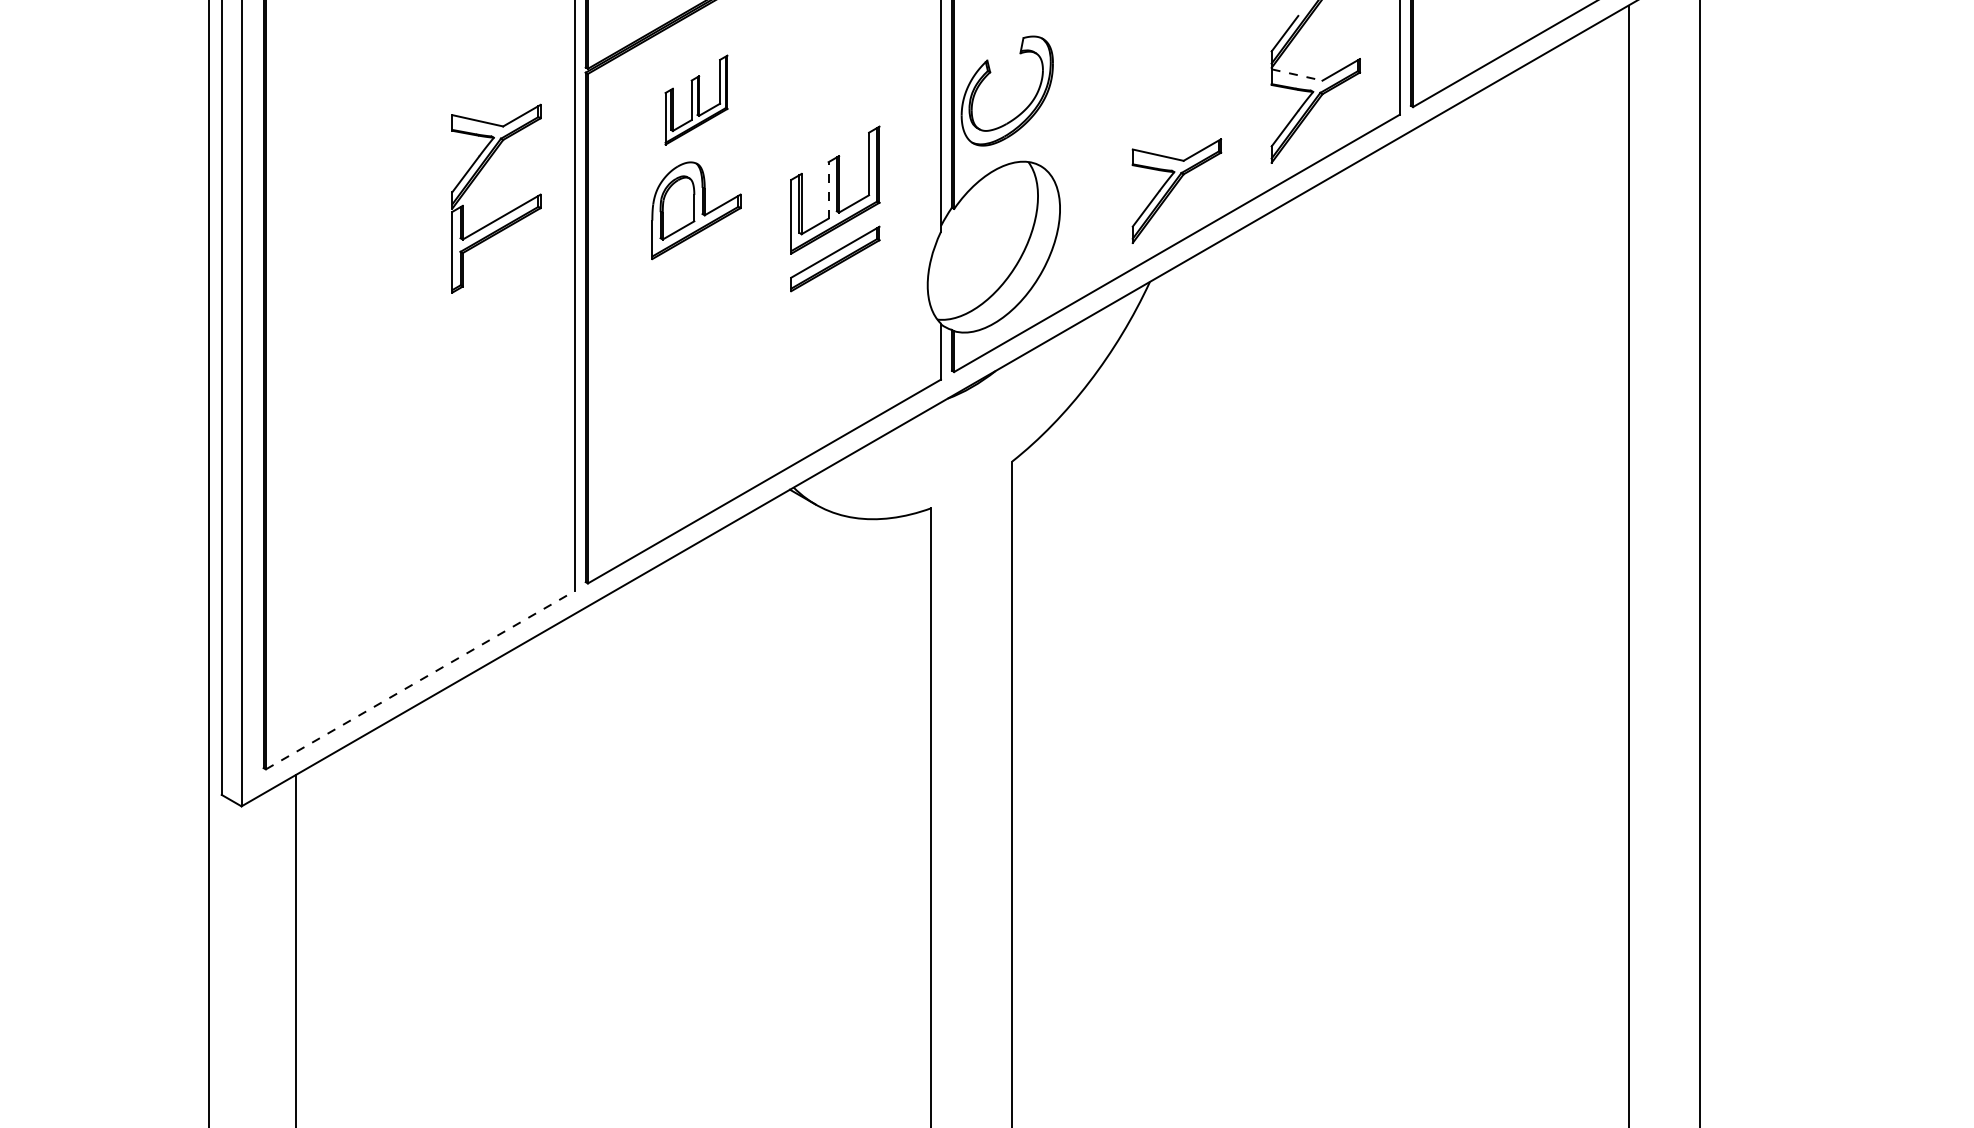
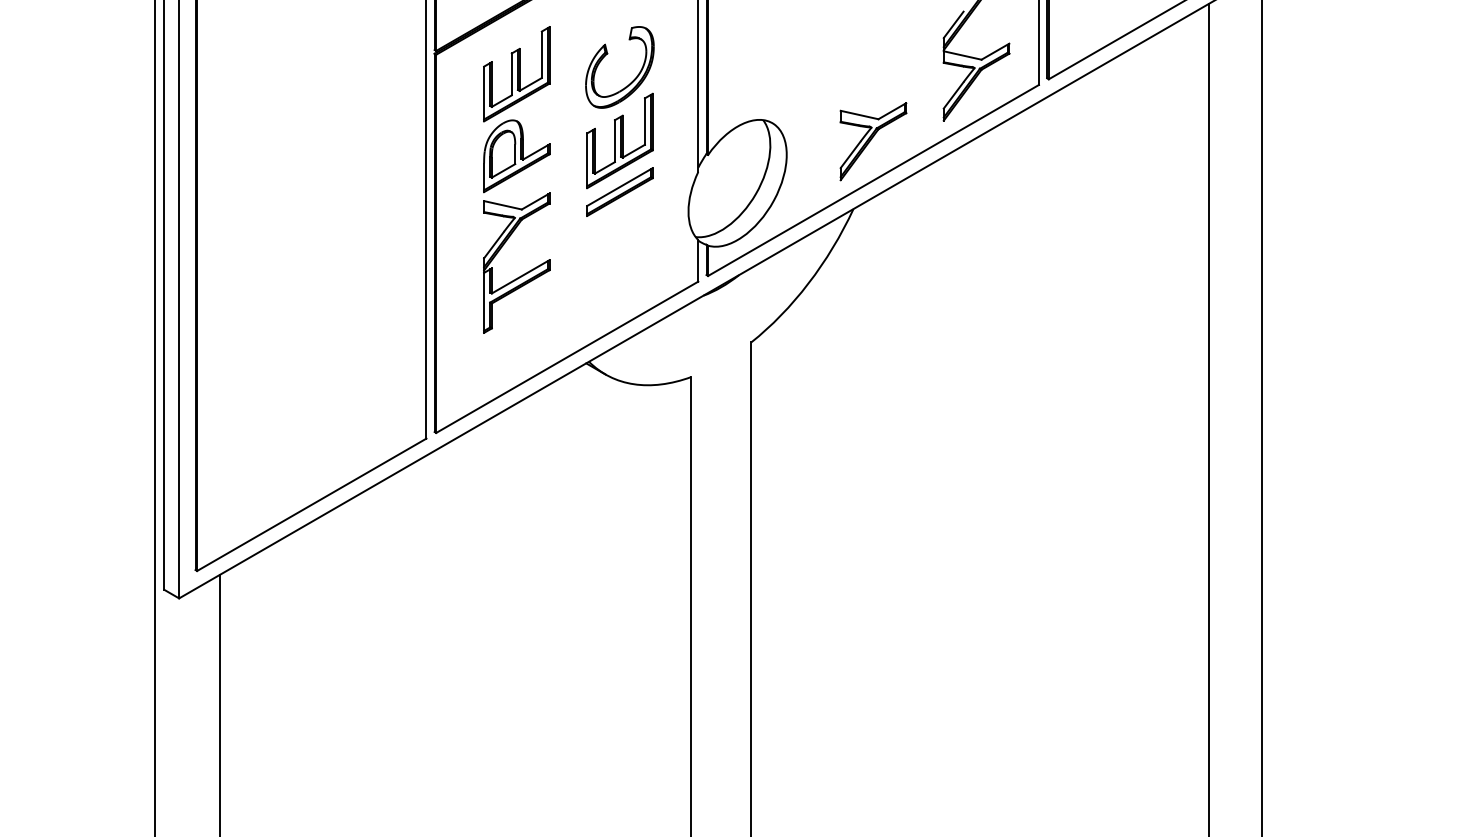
part: (990, 73) -> (607, 54), moved
line: (1297, 75) -> (962, 55), dashed -> solid
part: (696, 99) -> (516, 73), size x1.43
line: (828, 189) -> (614, 140), dashed -> solid
part: (505, 213) -> (523, 274), moved
line: (420, 680) -> (311, 504), dashed -> solid

